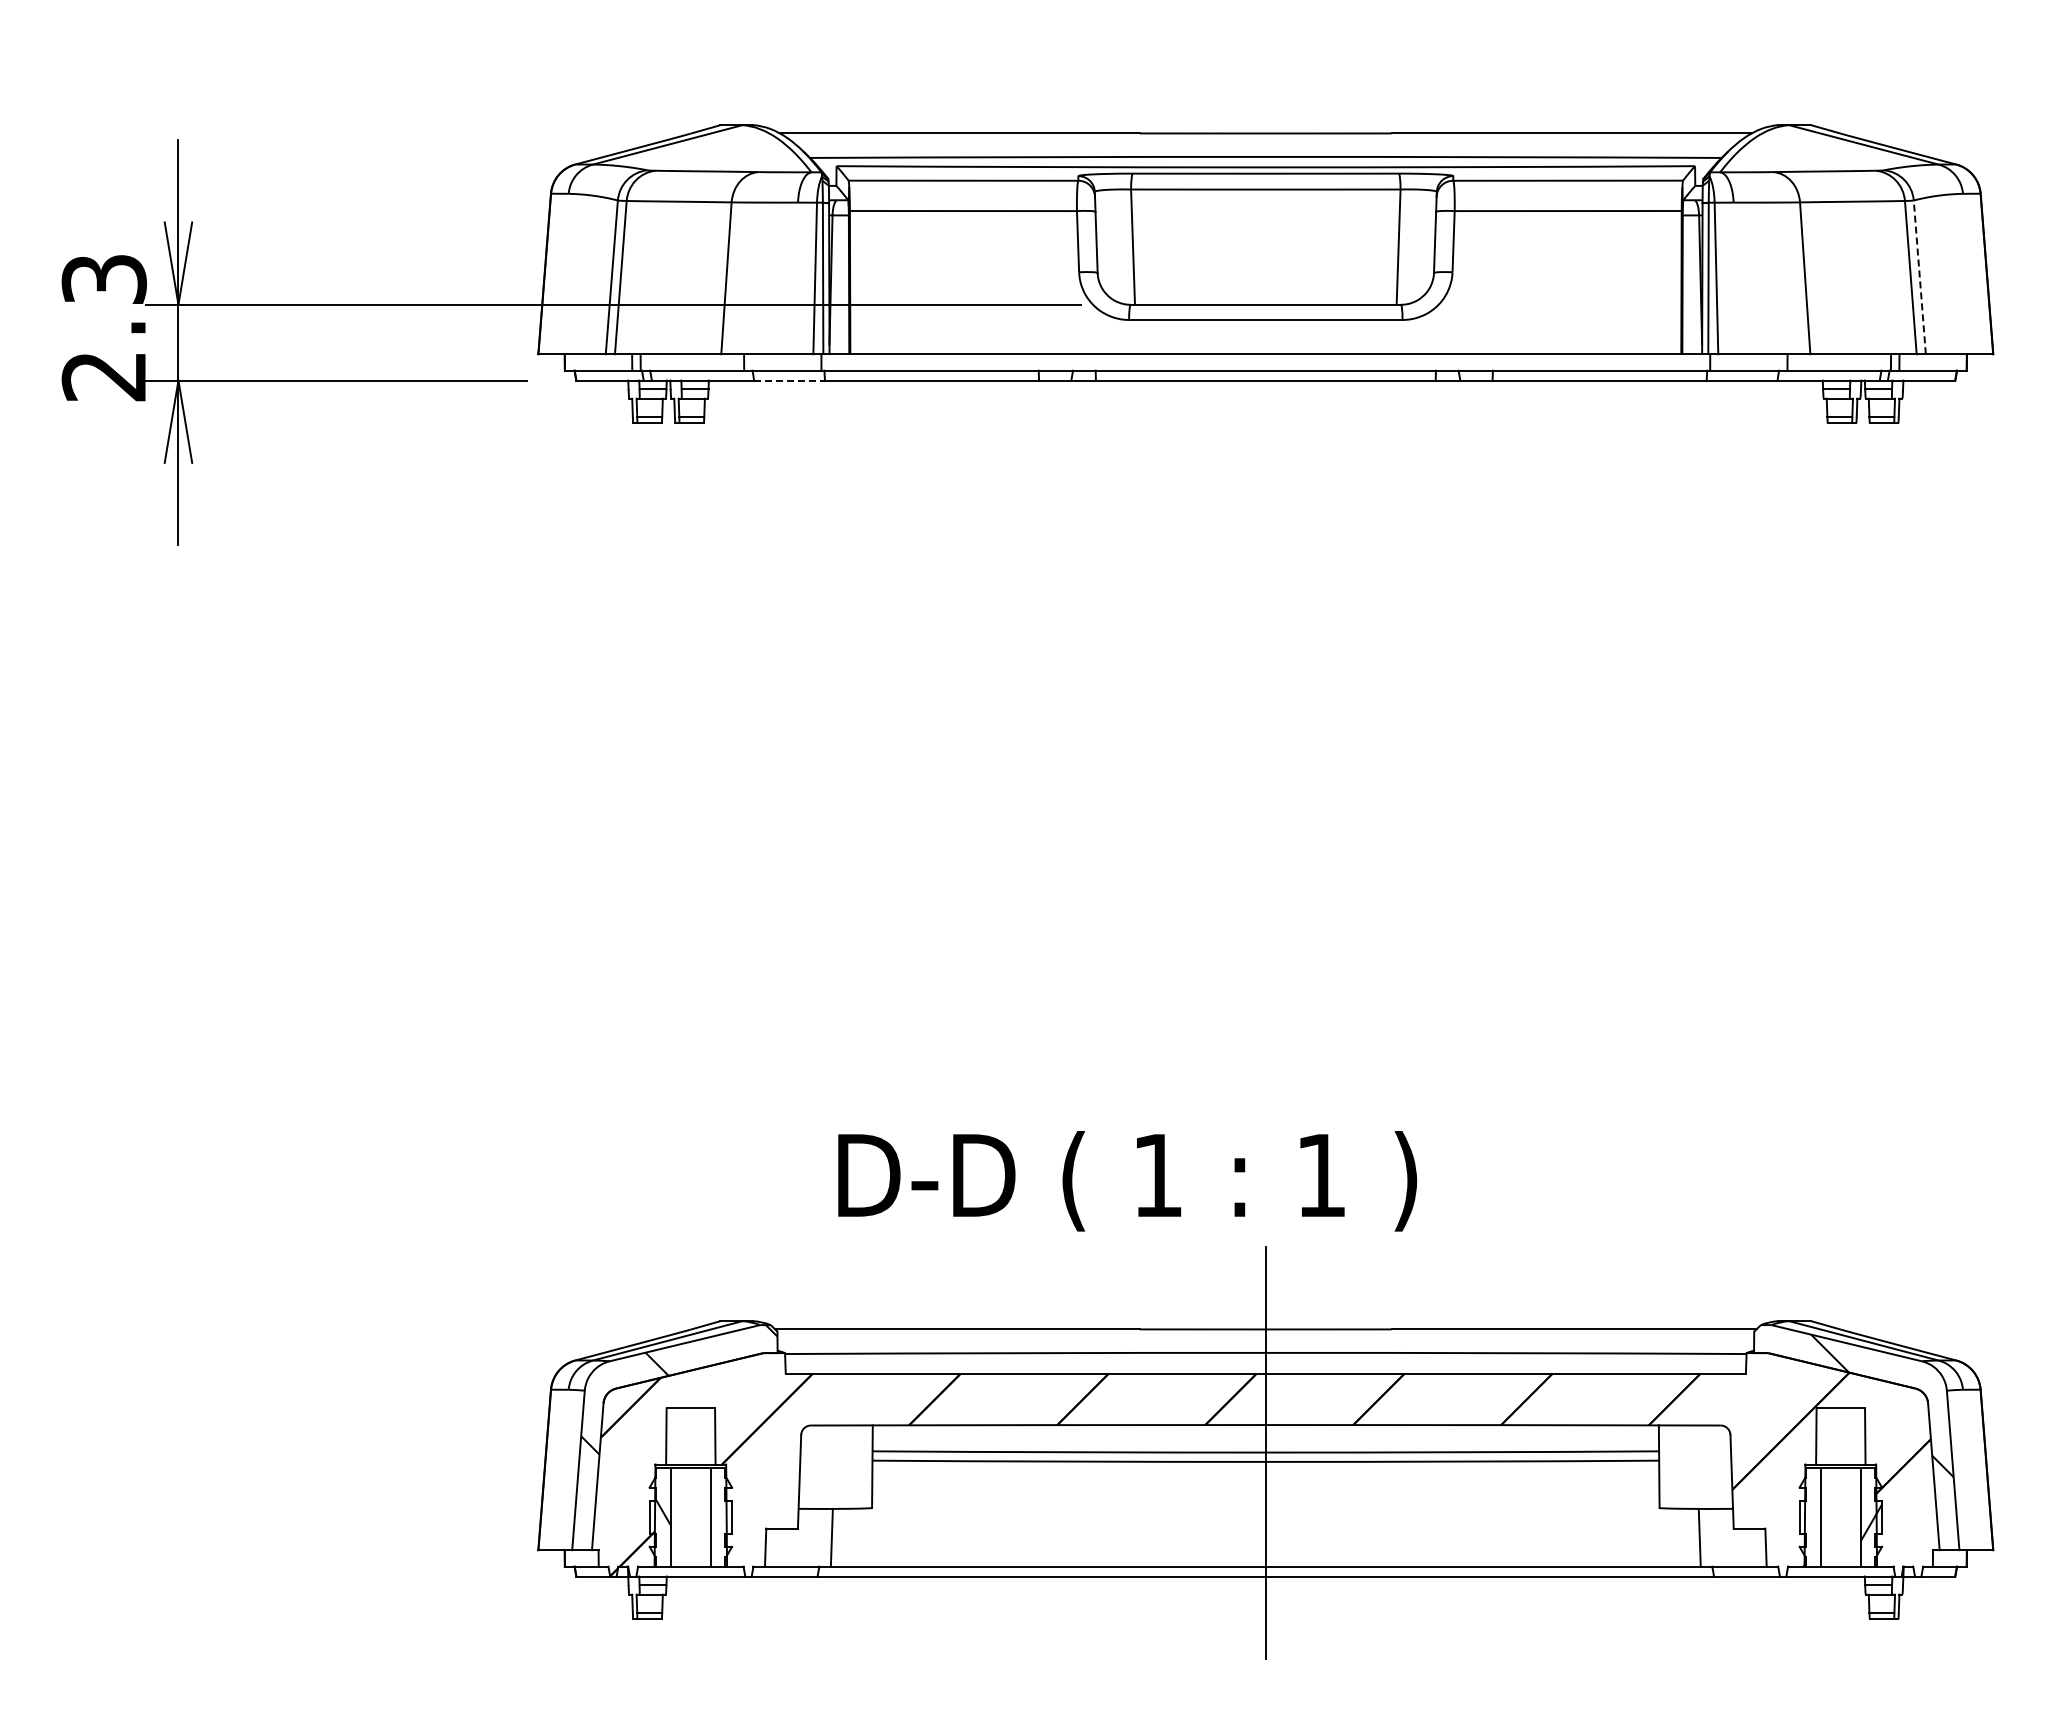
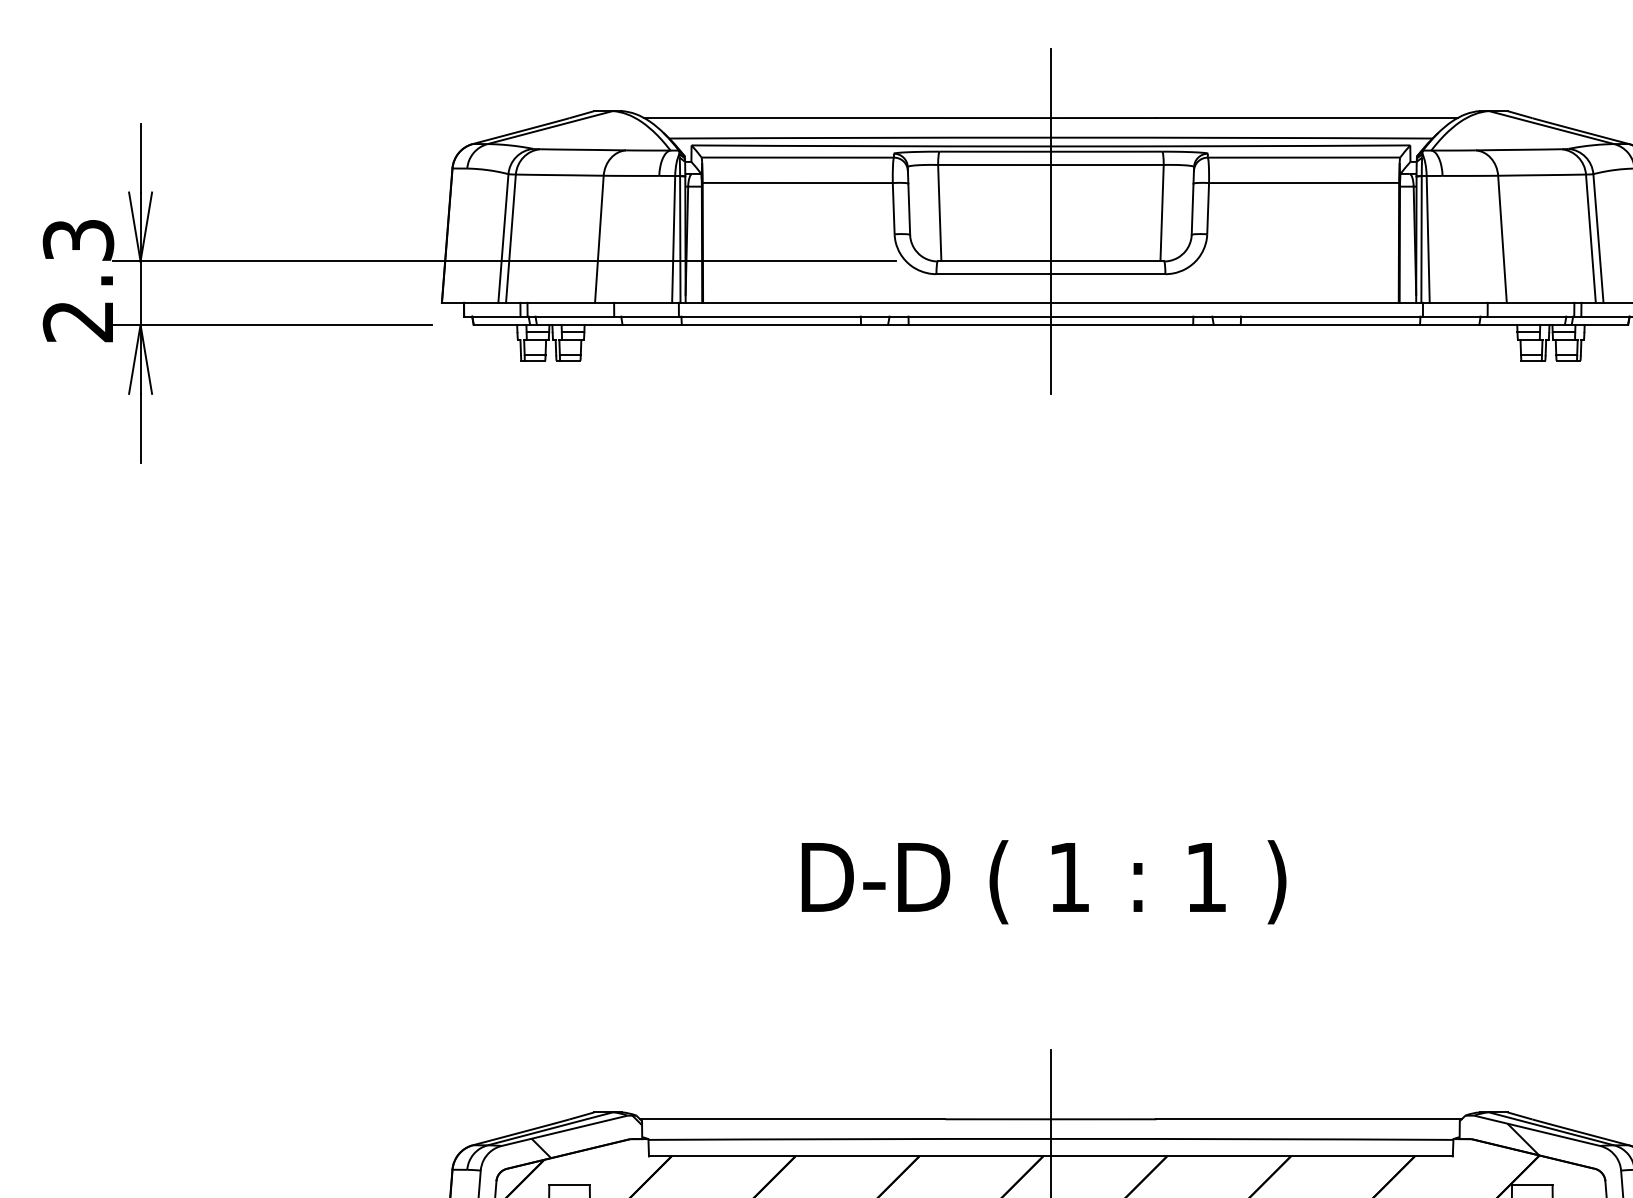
line: (1265, 256) -> (1050, 221), added
line: (1919, 276) -> (1598, 237), dashed -> solid
line: (790, 380) -> (652, 324), dashed -> solid
text: (1127, 1181) -> (1043, 882), moved

